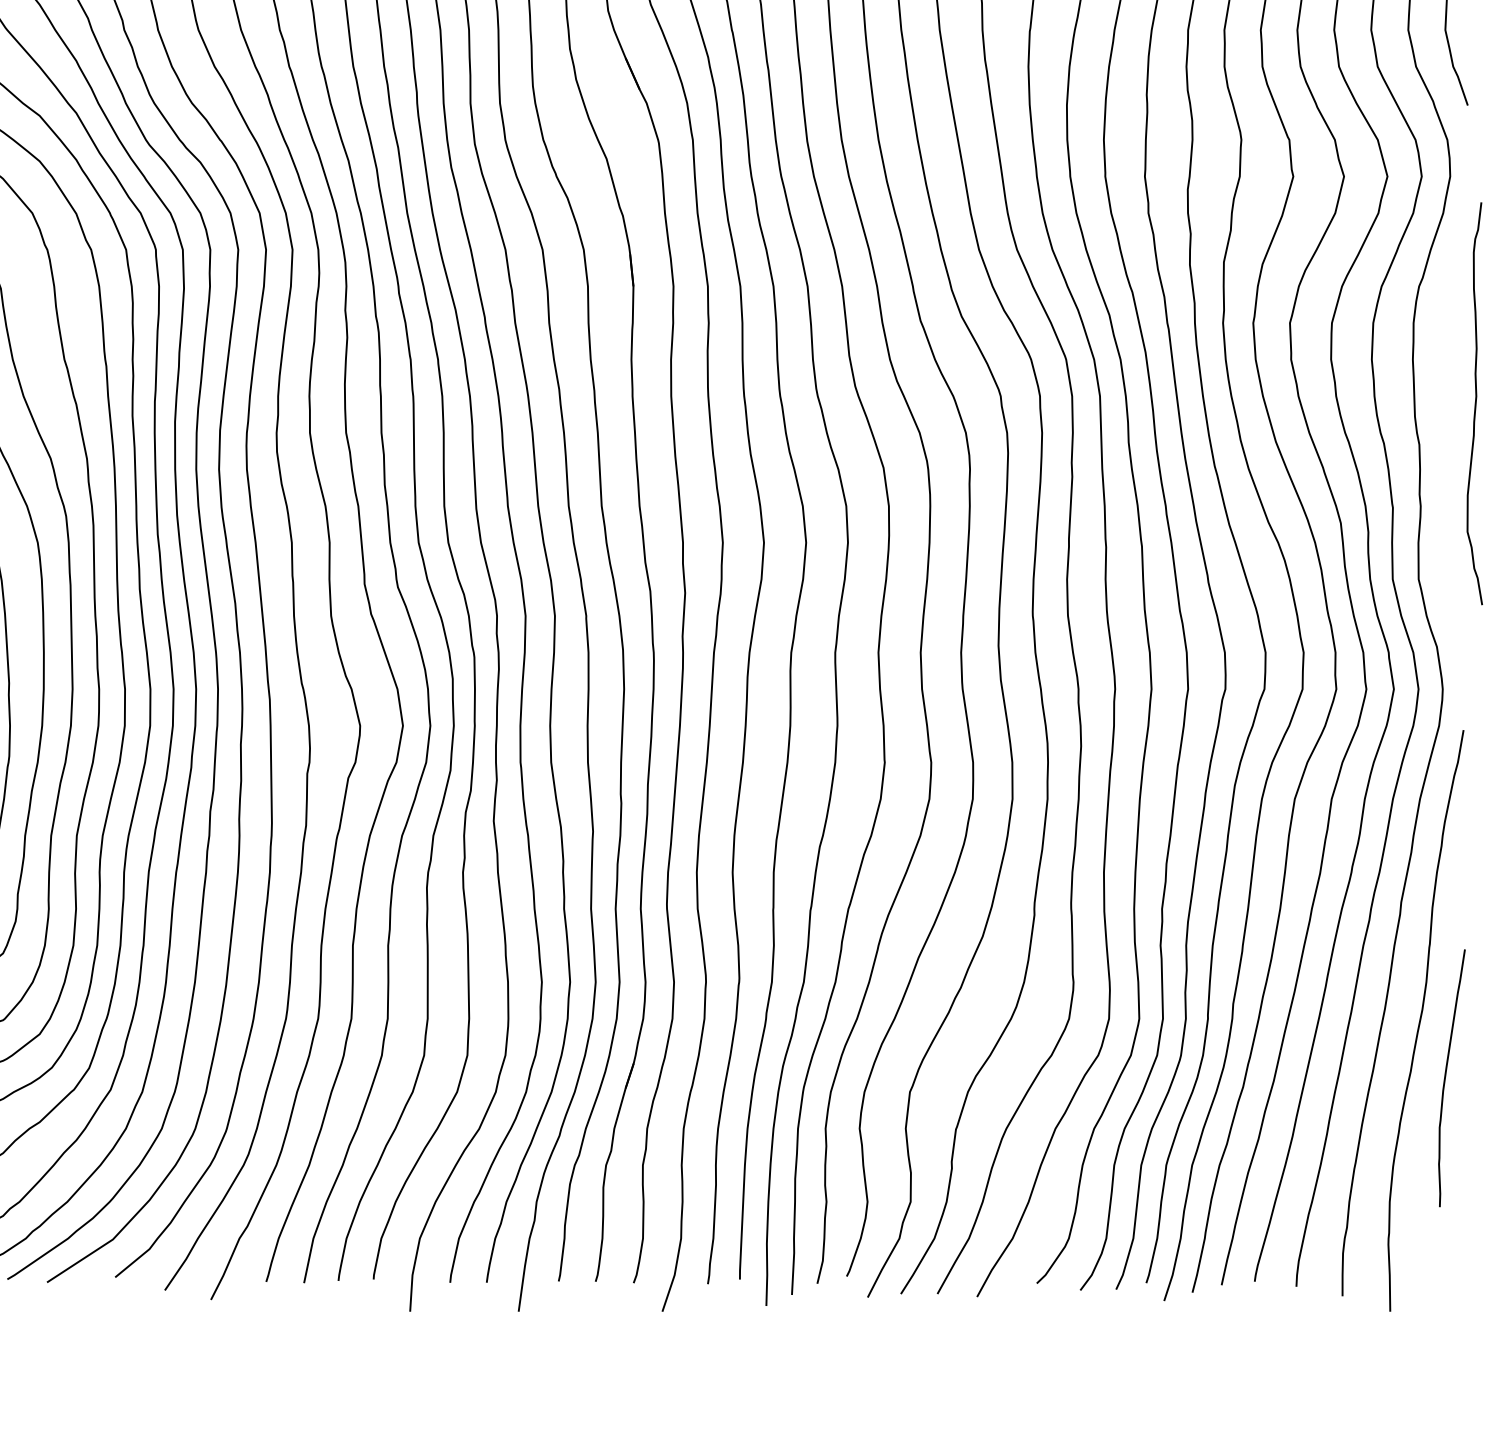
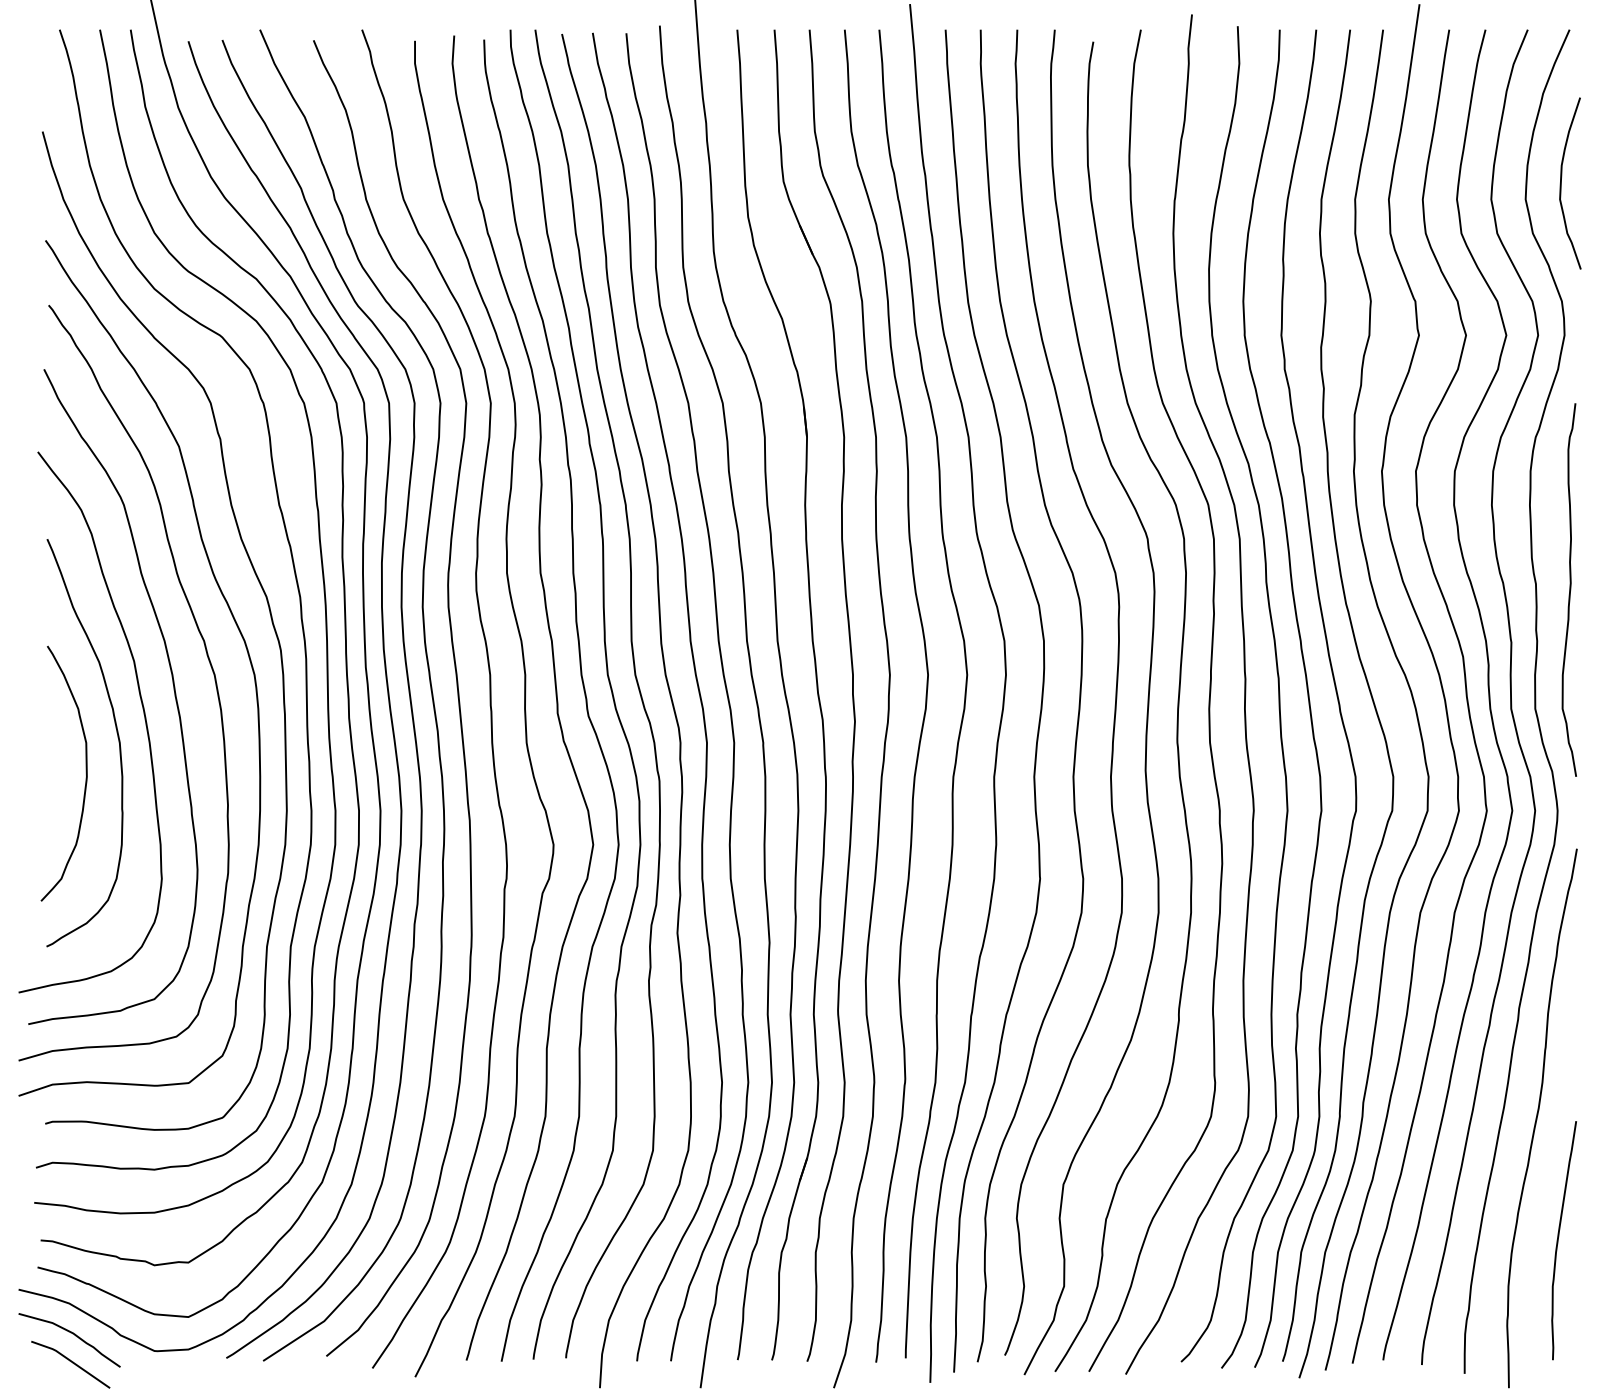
curve: (1474, 403) -> (1569, 589), moved
curve: (1445, 1078) -> (1558, 1240), moved

